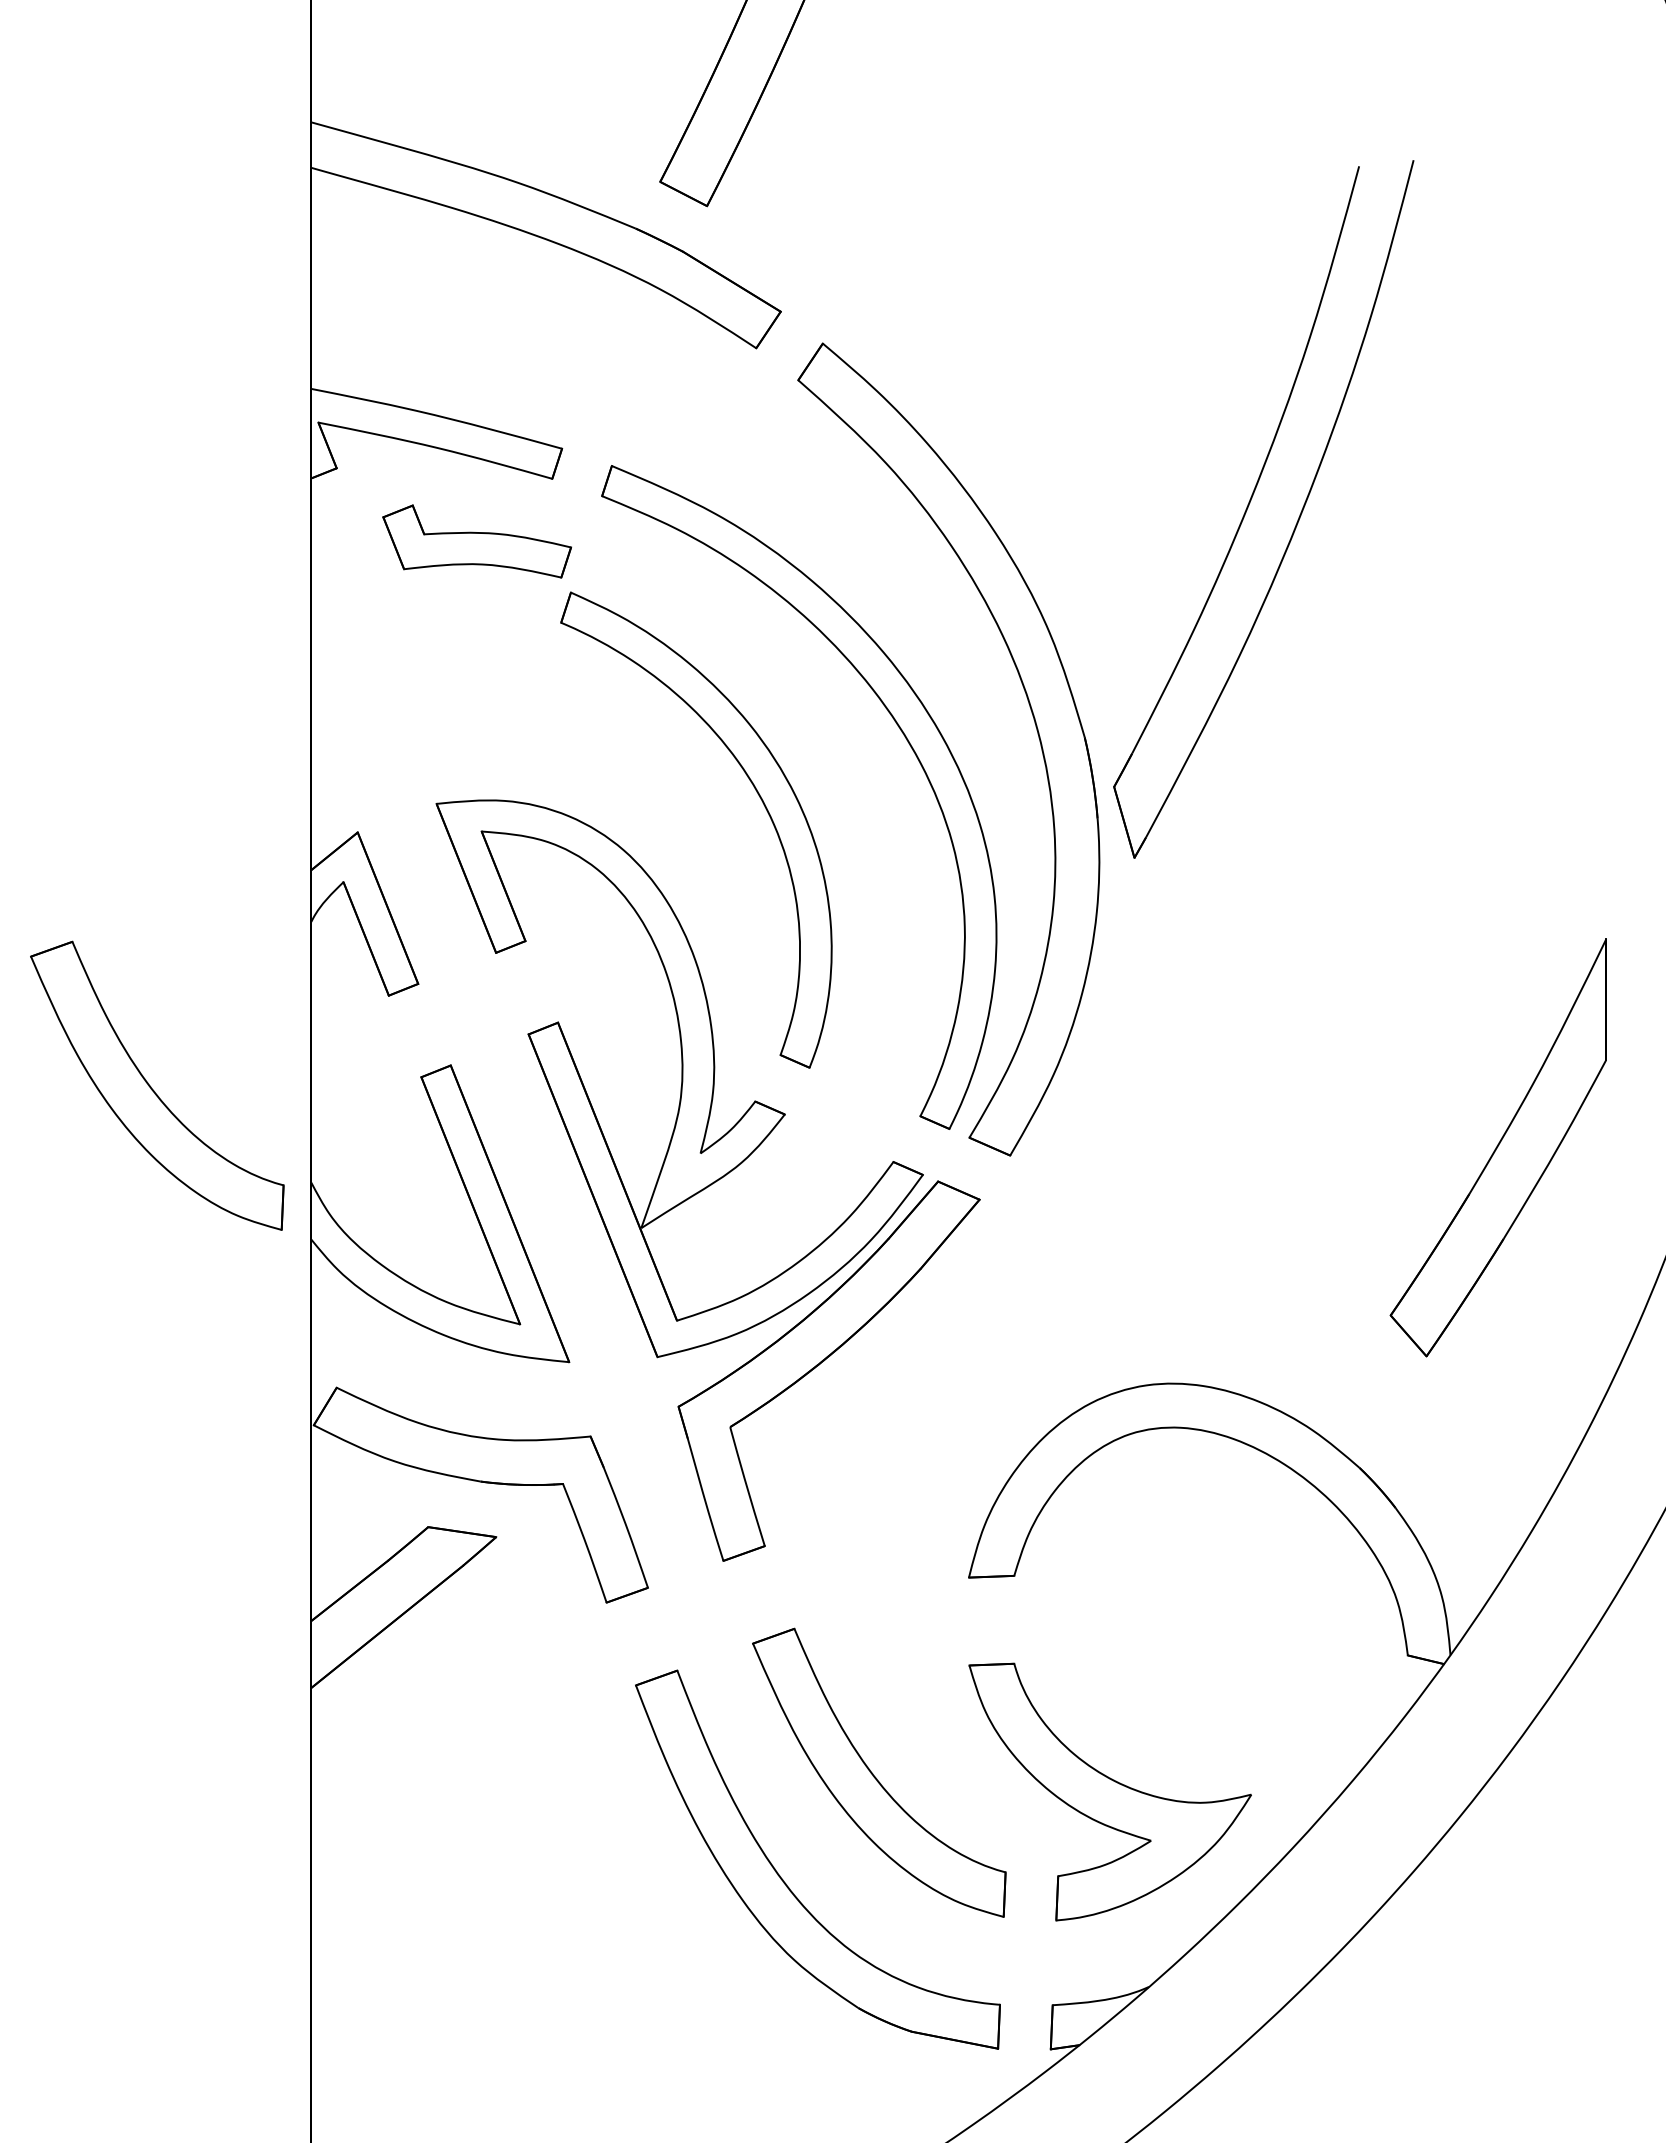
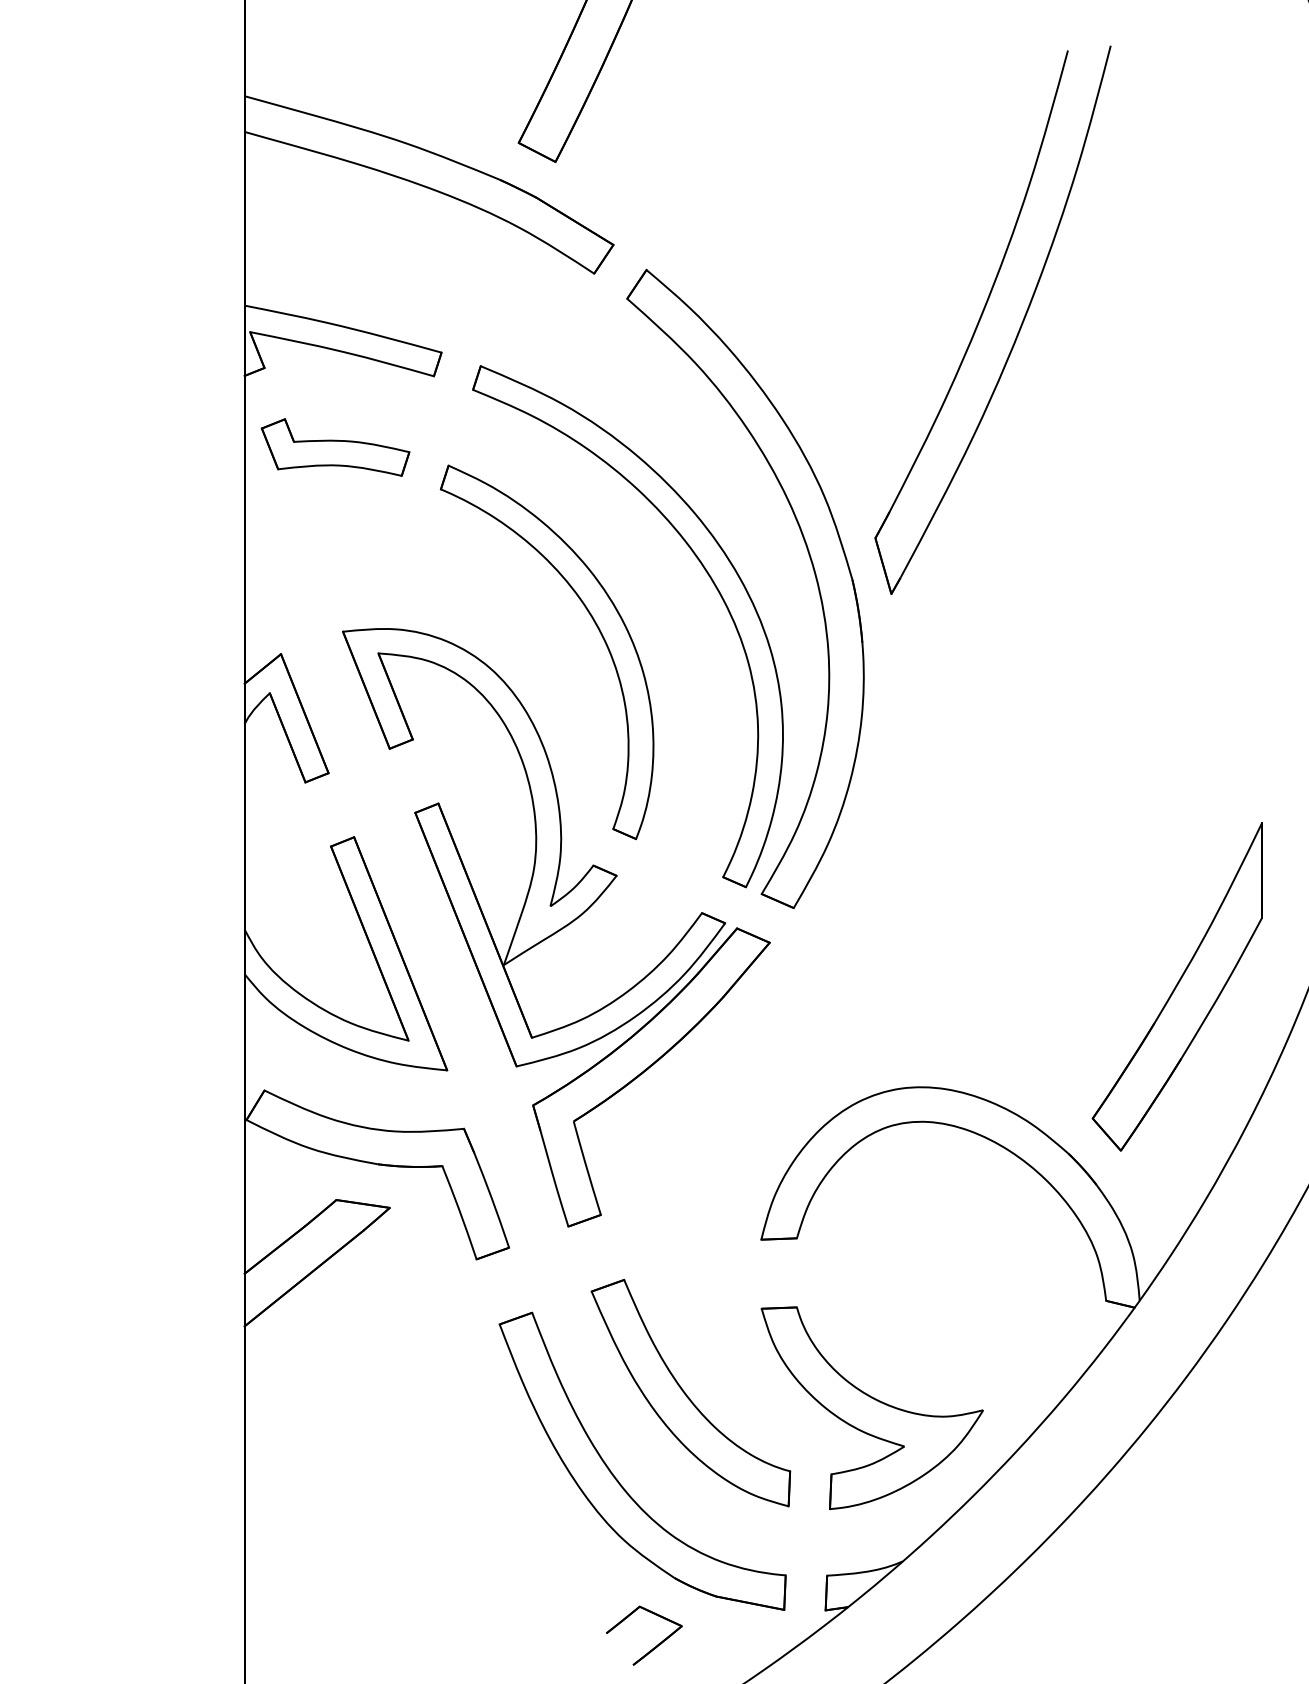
part: (1250, 503) -> (982, 315), moved
part: (476, 541) -> (335, 447), moved
part: (157, 1085) -> (123, 853), removed
part: (1497, 1147) -> (1176, 986), moved
part: (832, 2096) -> (654, 1647), added

